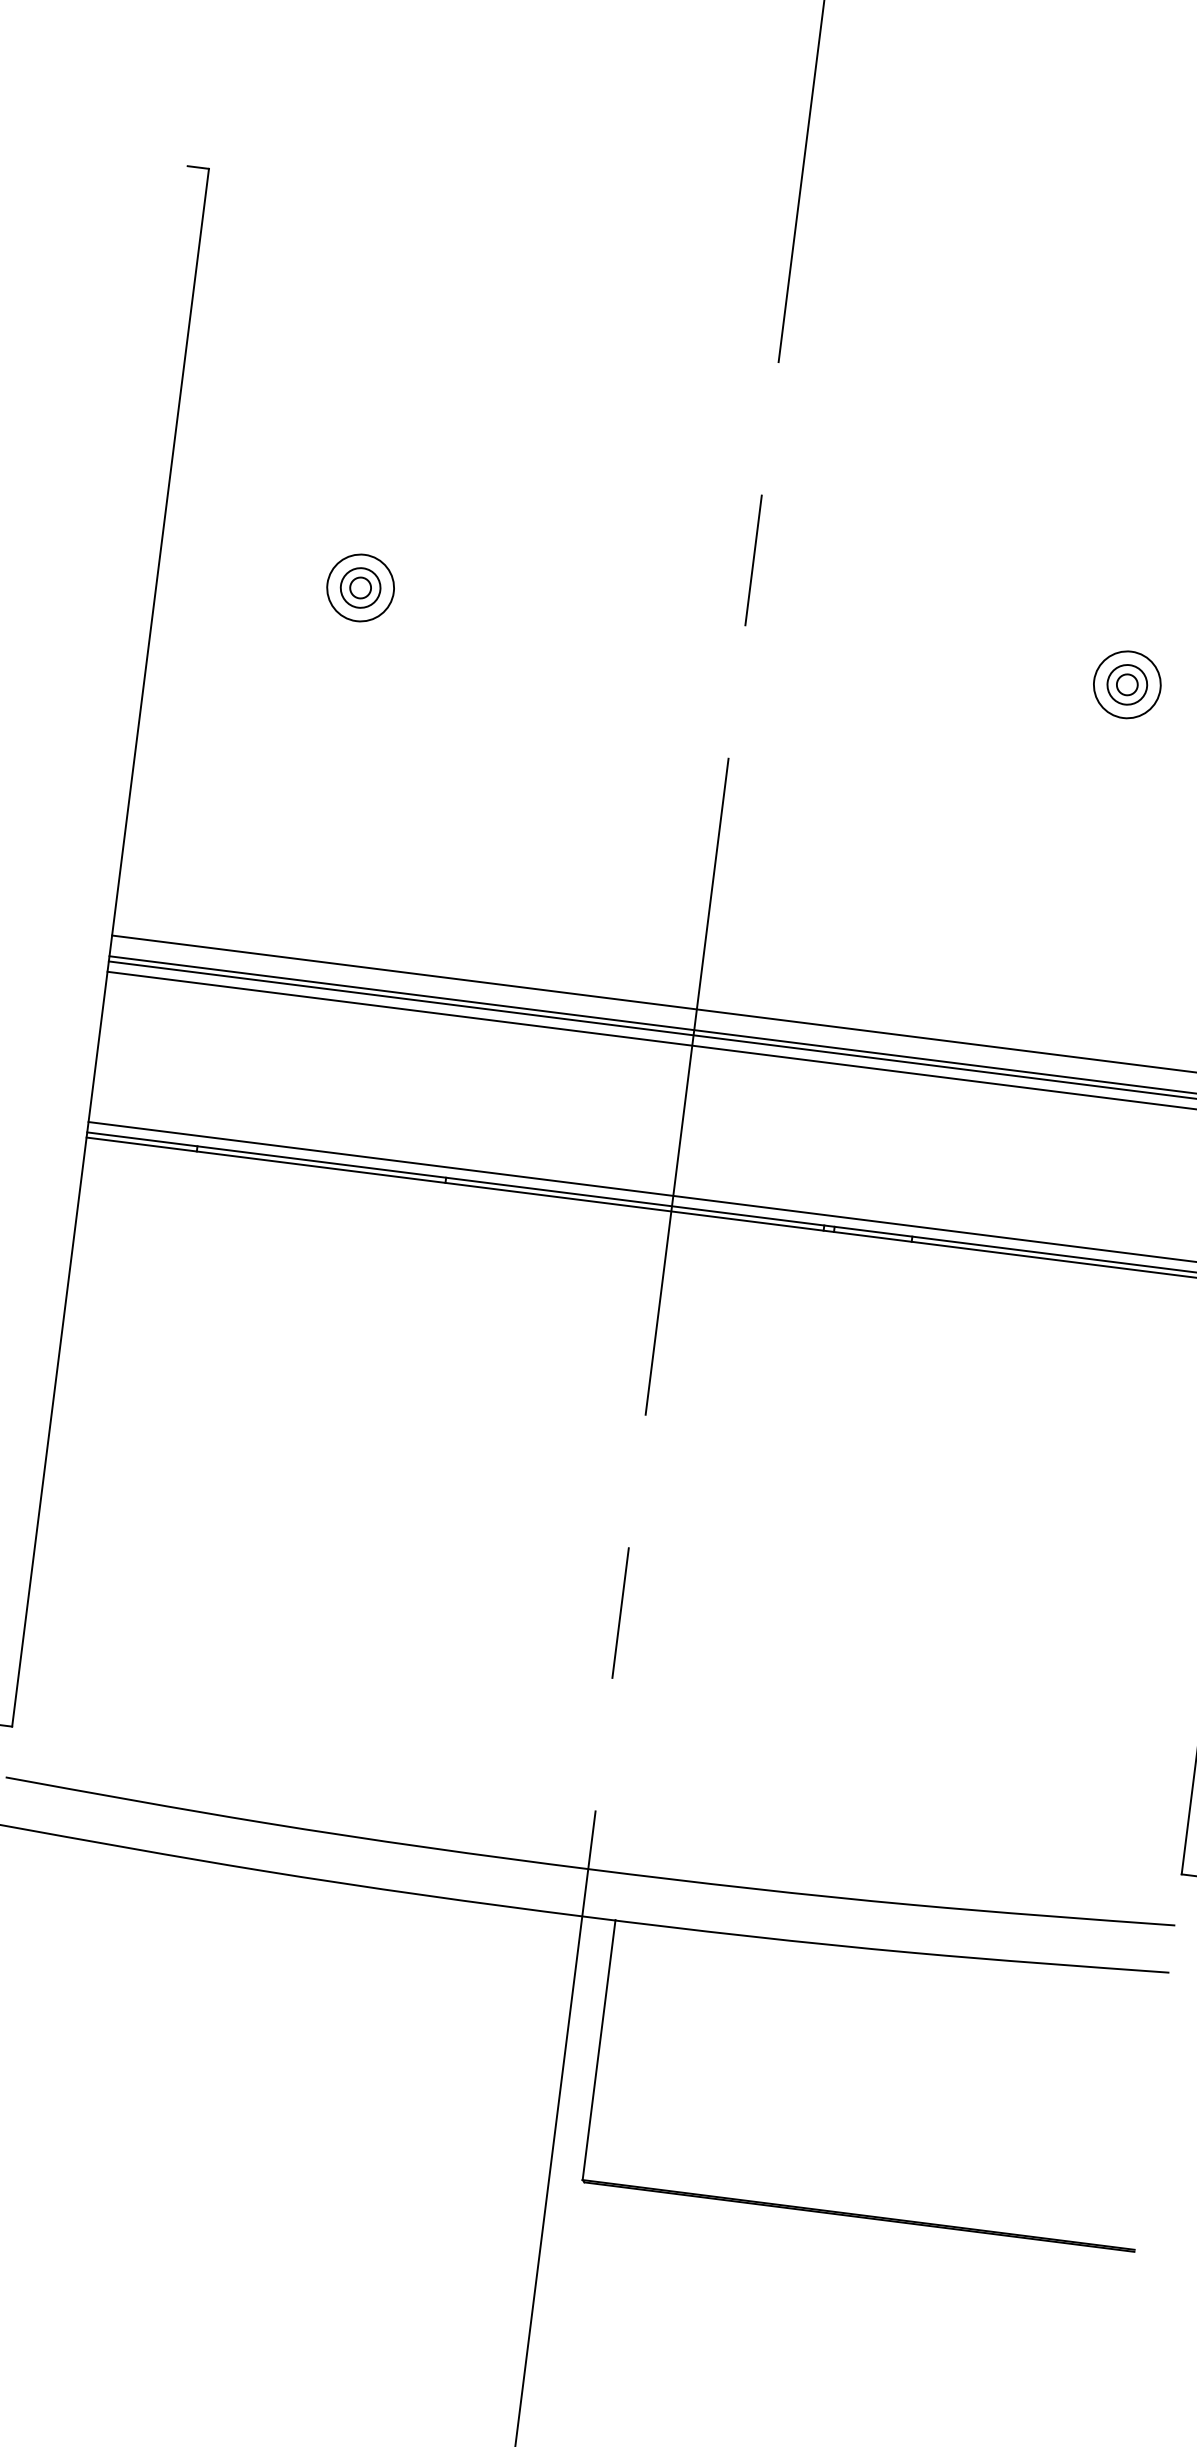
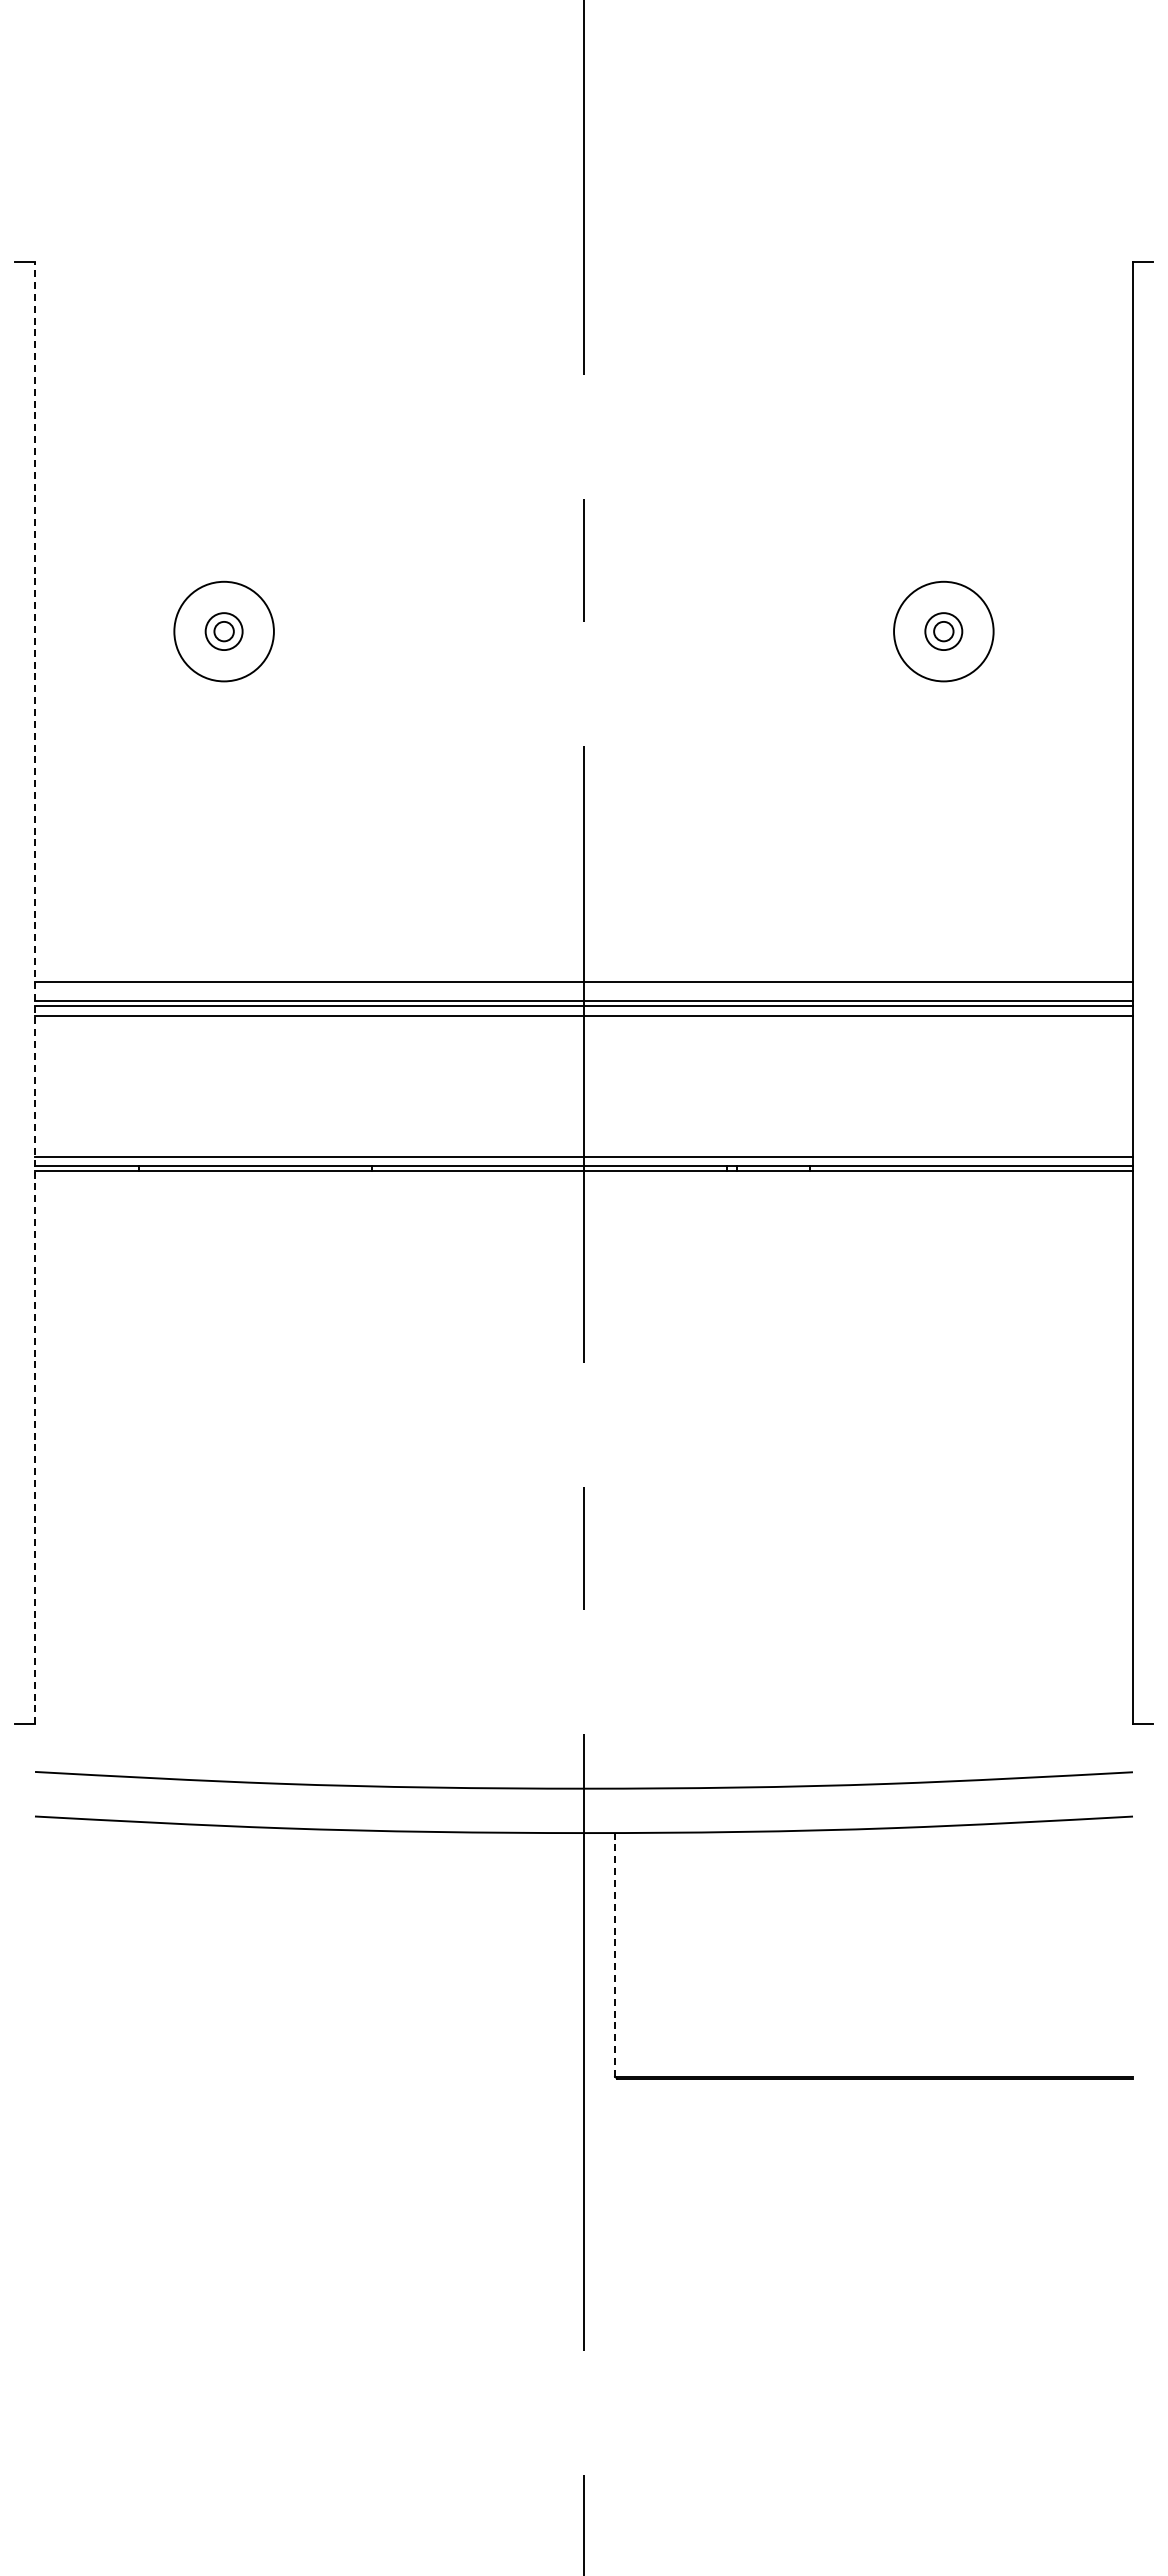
circle: (361, 587) -> (224, 631), size x1.6
circle: (1127, 684) -> (943, 631), size x1.6
line: (111, 947) -> (35, 992), solid -> dashed
line: (599, 2051) -> (615, 1955), solid -> dashed

